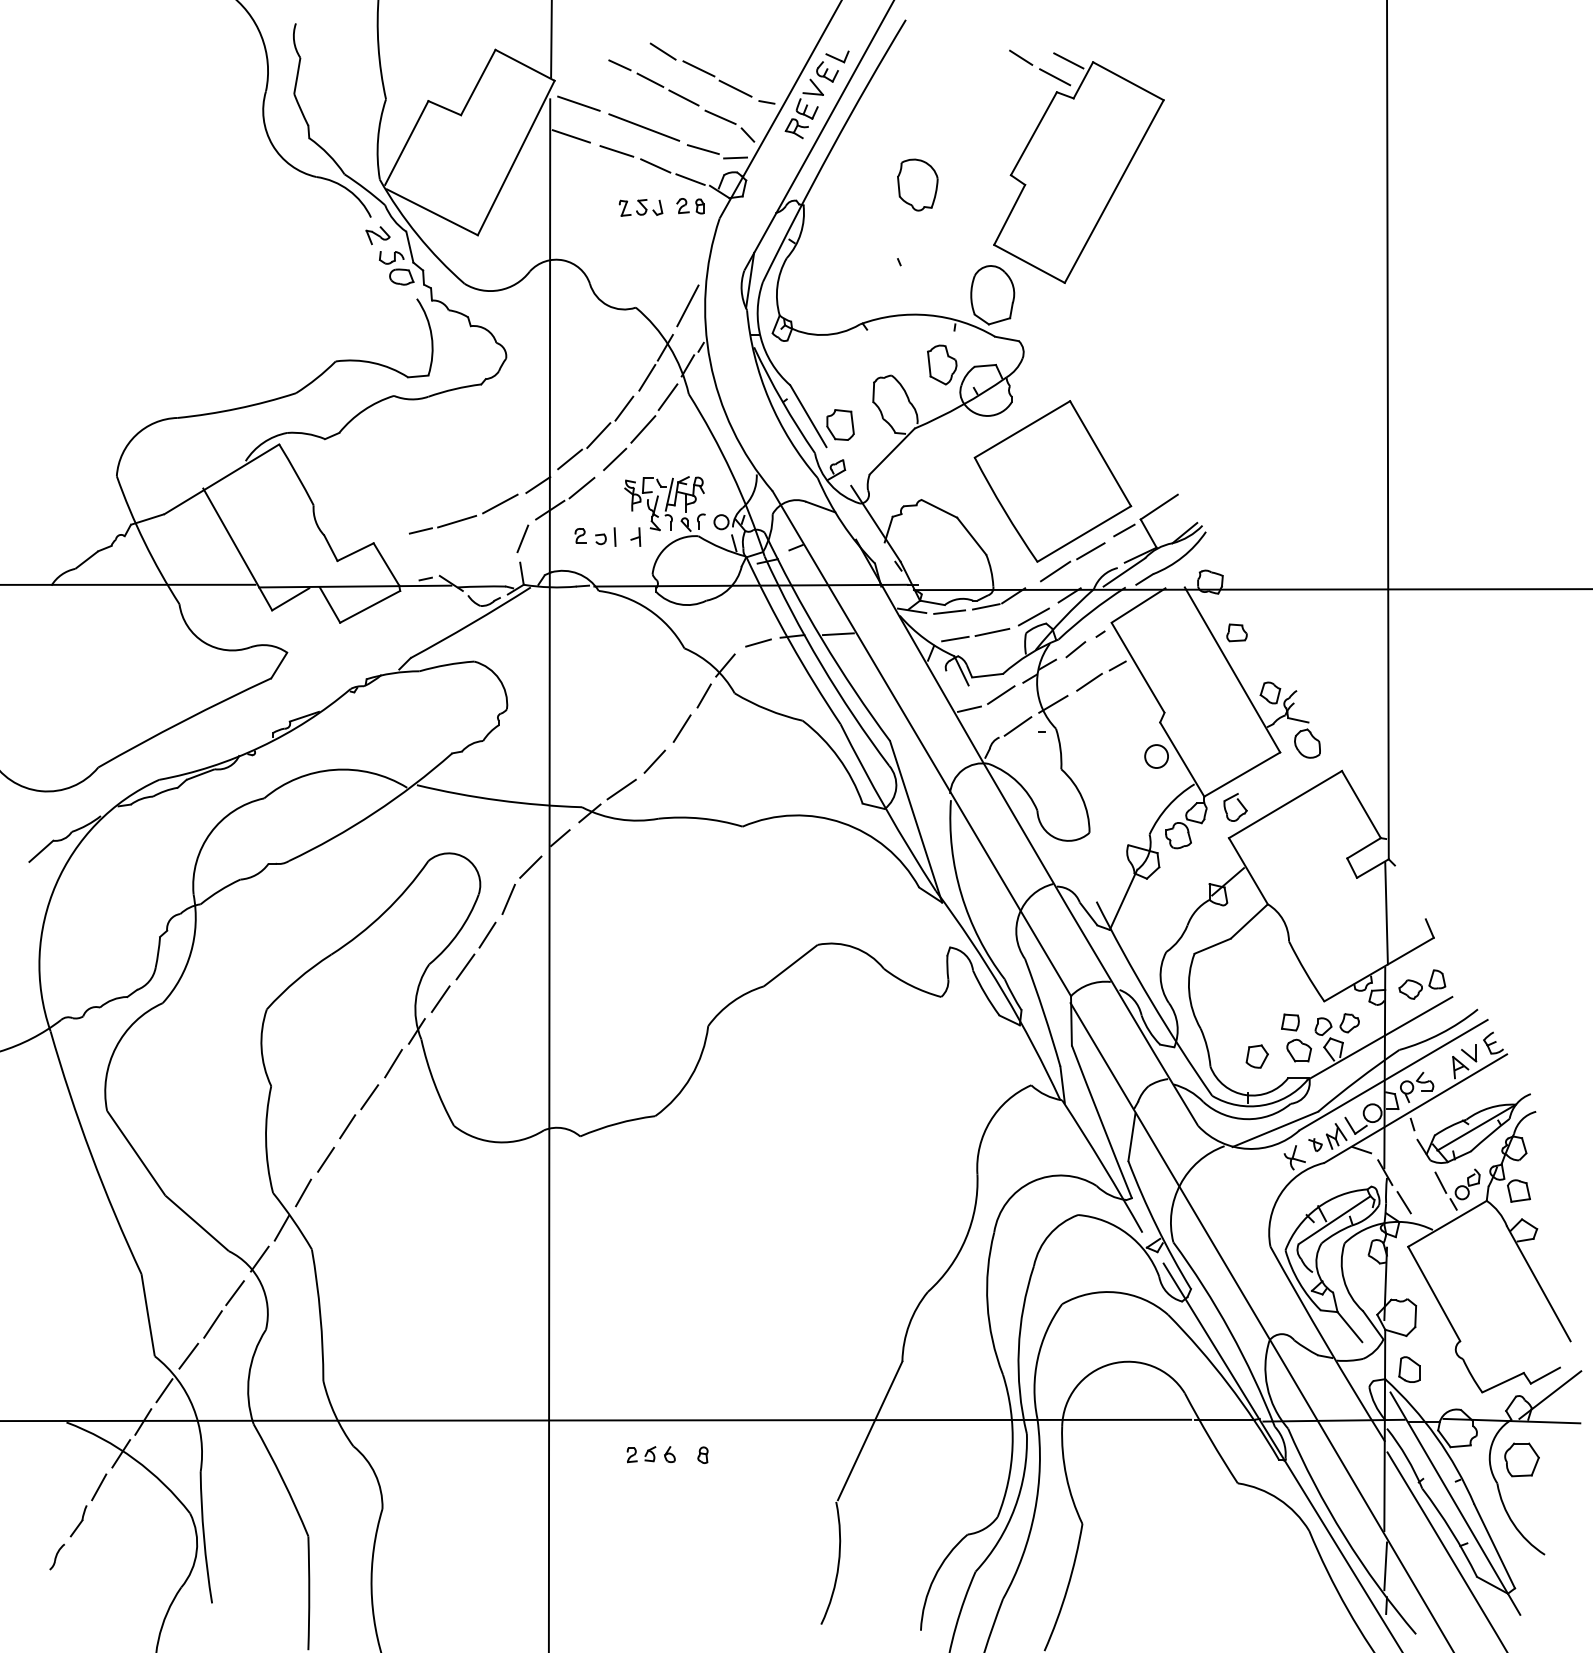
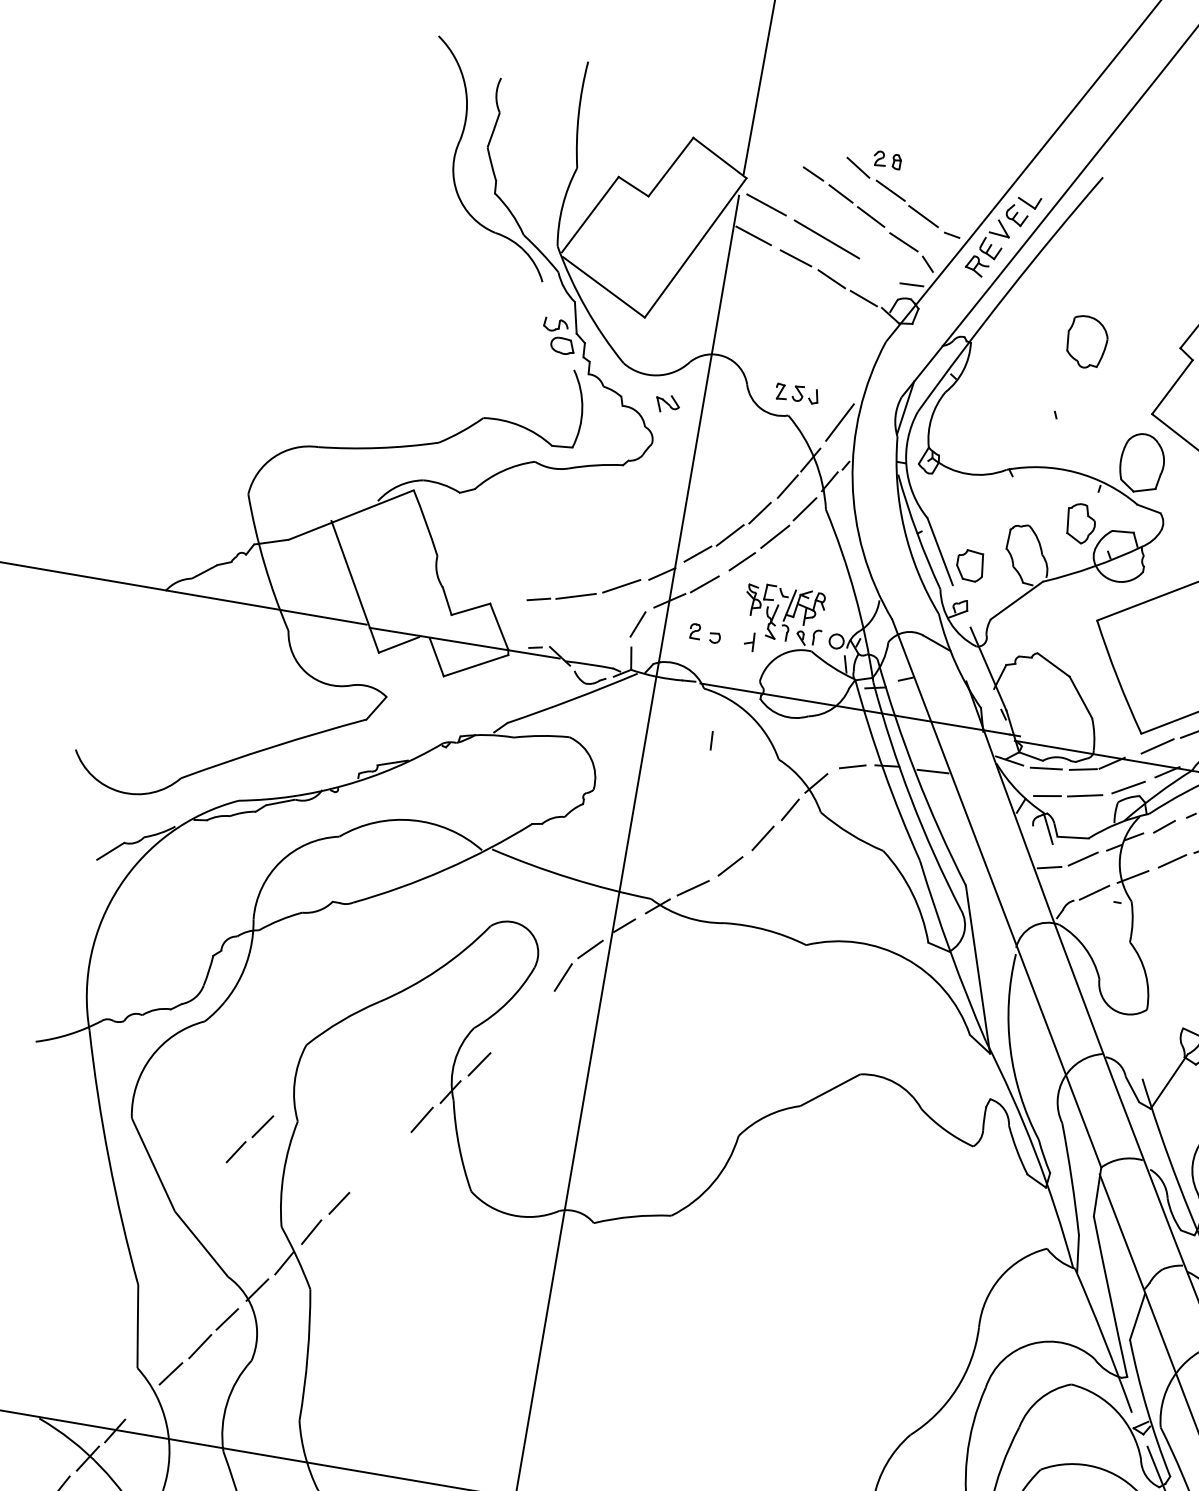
line: (702, 149) -> (880, 270), removed
part: (690, 206) -> (887, 160), moved
part: (640, 207) -> (796, 393), moved
part: (377, 235) -> (667, 403), moved
line: (614, 536) -> (711, 740), moved
line: (487, 934) -> (536, 1008), removed
line: (465, 966) -> (509, 1036), removed
part: (359, 1111) -> (250, 1139), moved
line: (164, 1390) -> (141, 1403), removed

